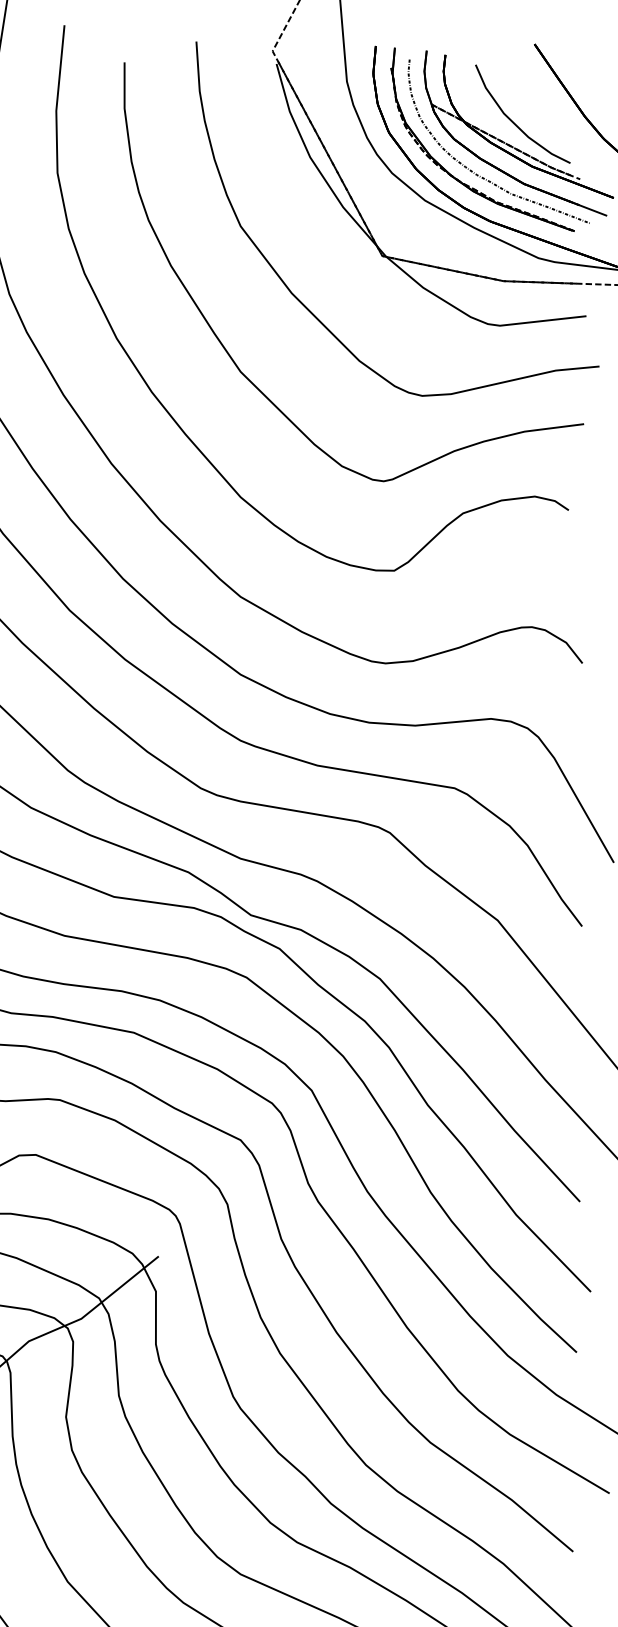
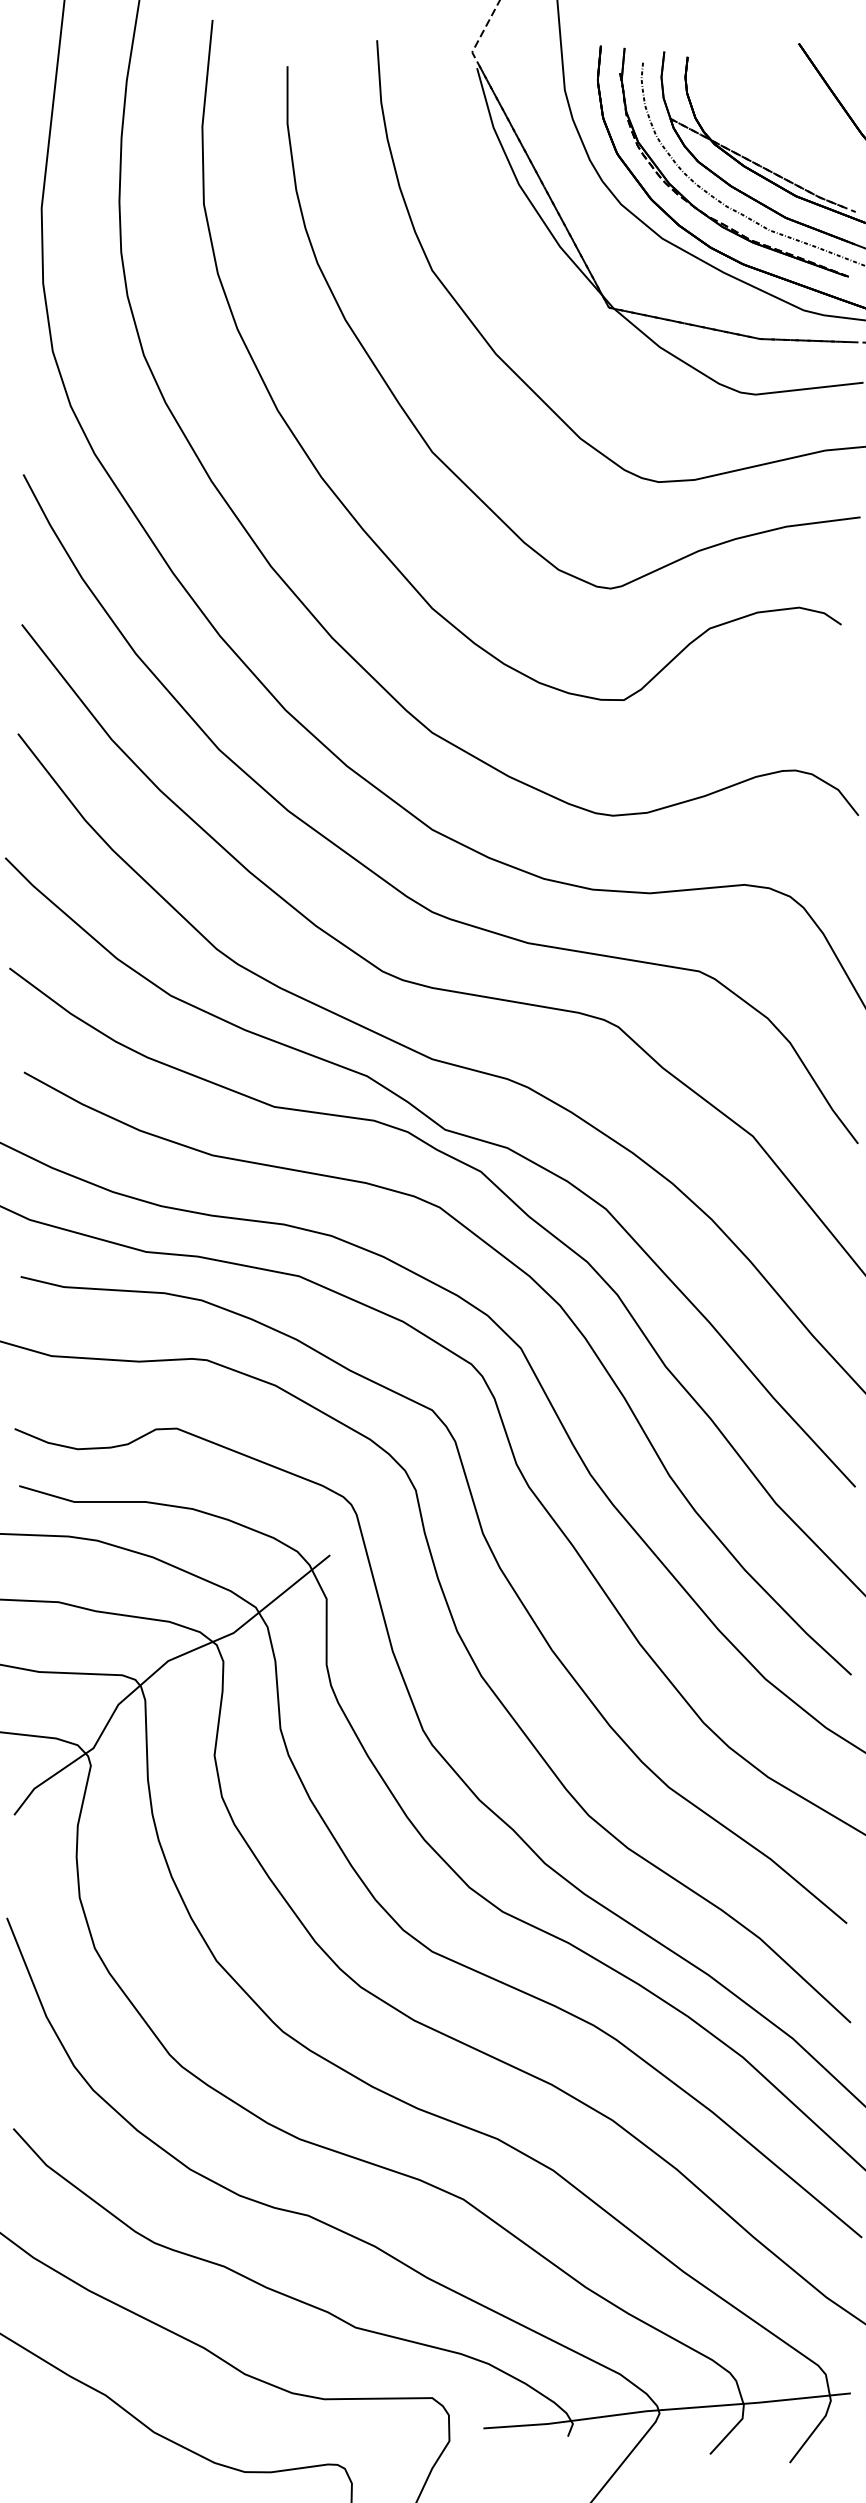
part: (513, 121) -> (772, 140), removed

